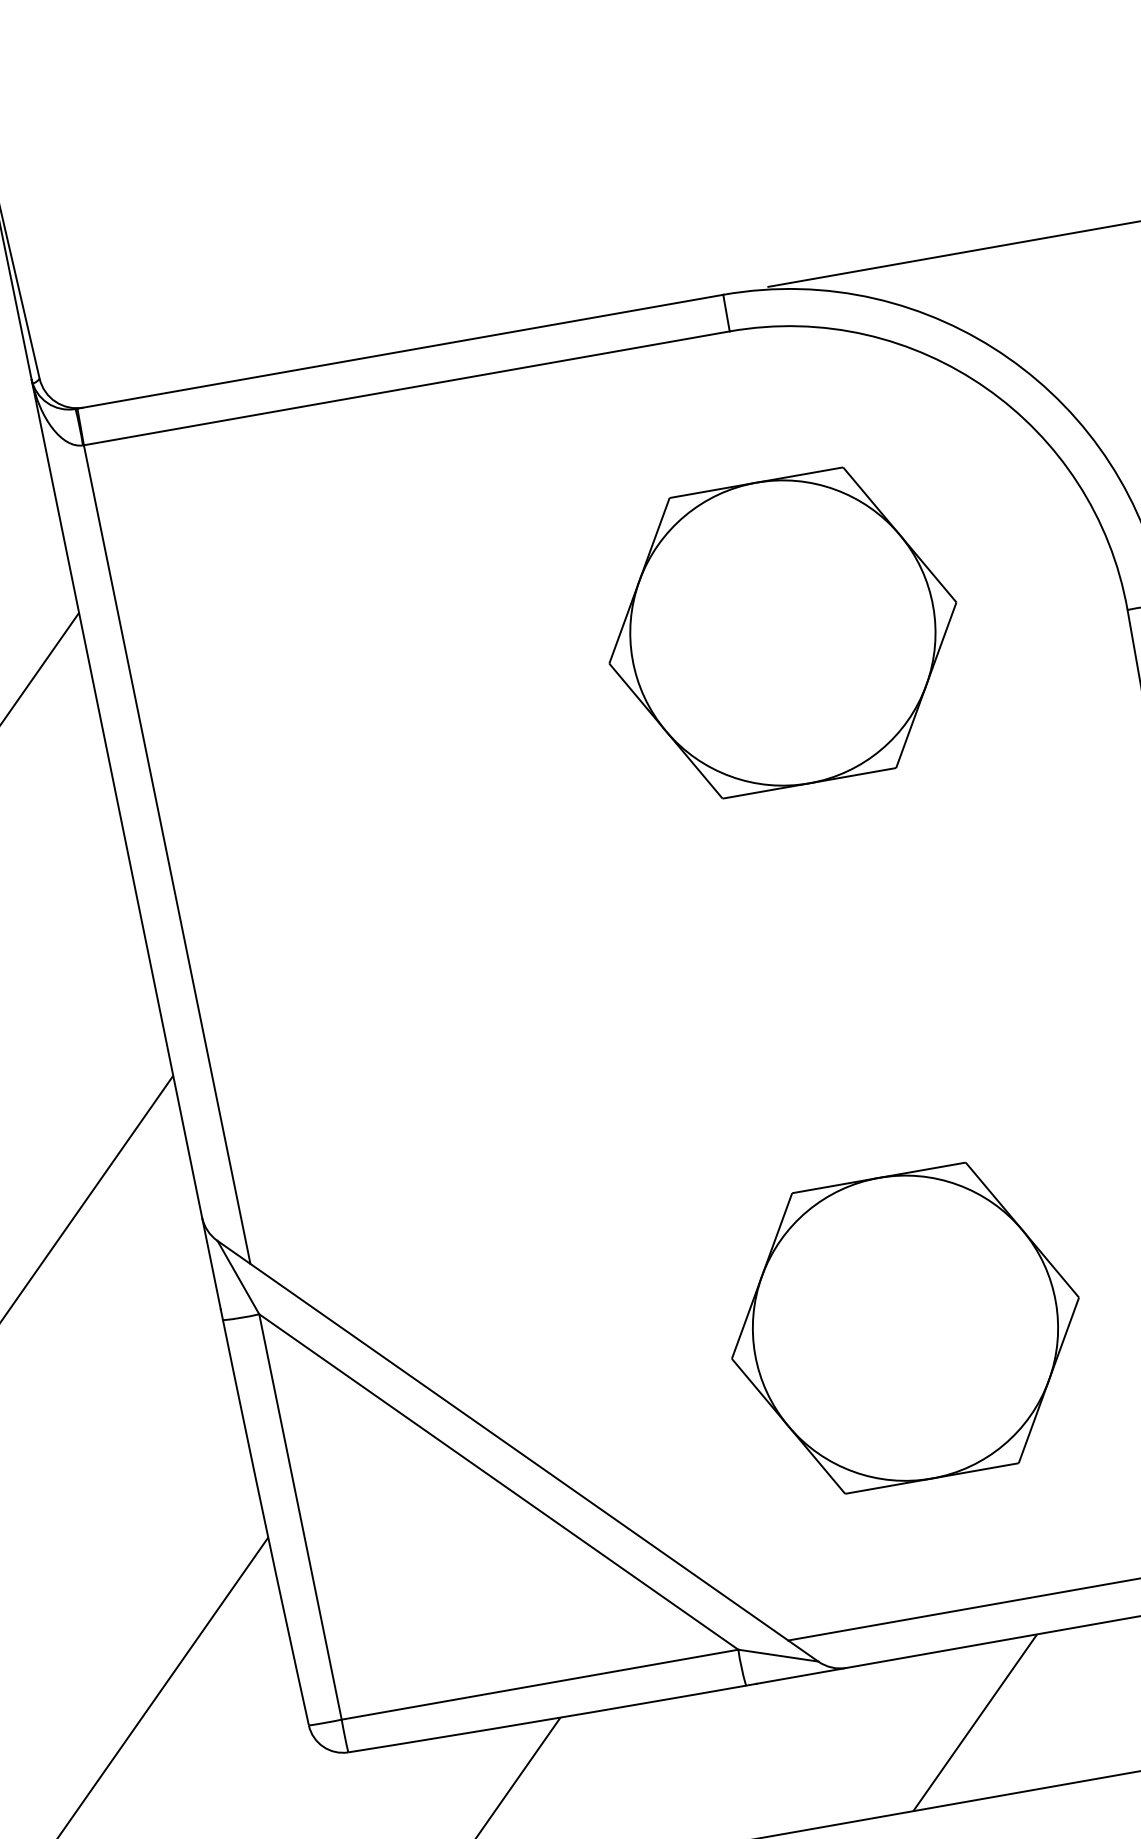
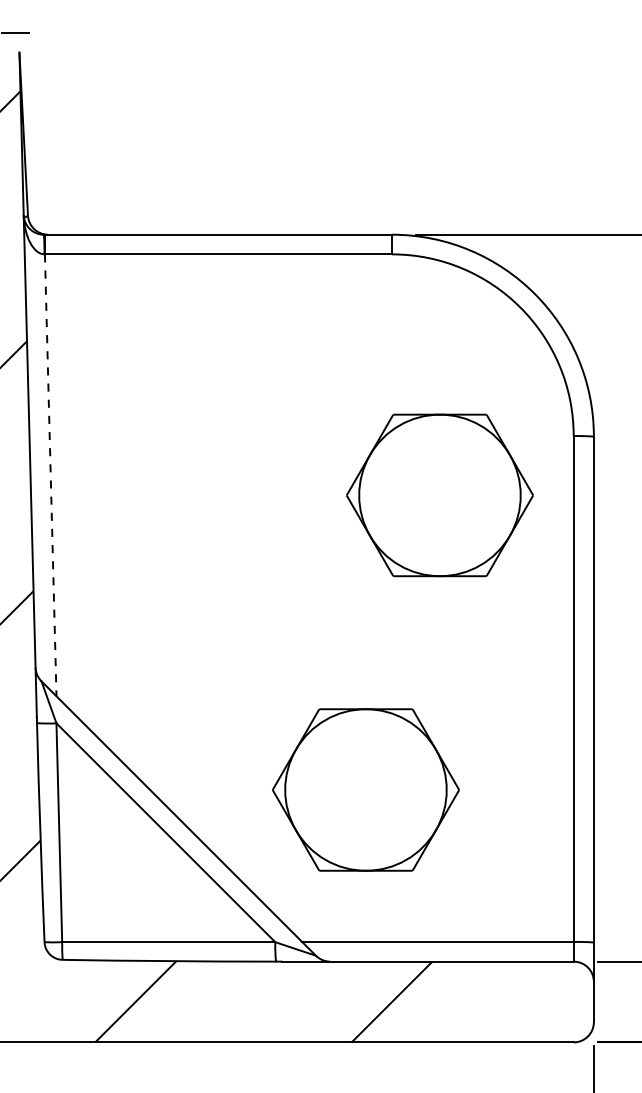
part: (782, 633) -> (439, 495), moved
line: (166, 854) -> (50, 475), solid -> dashed
part: (904, 1327) -> (365, 789), moved

